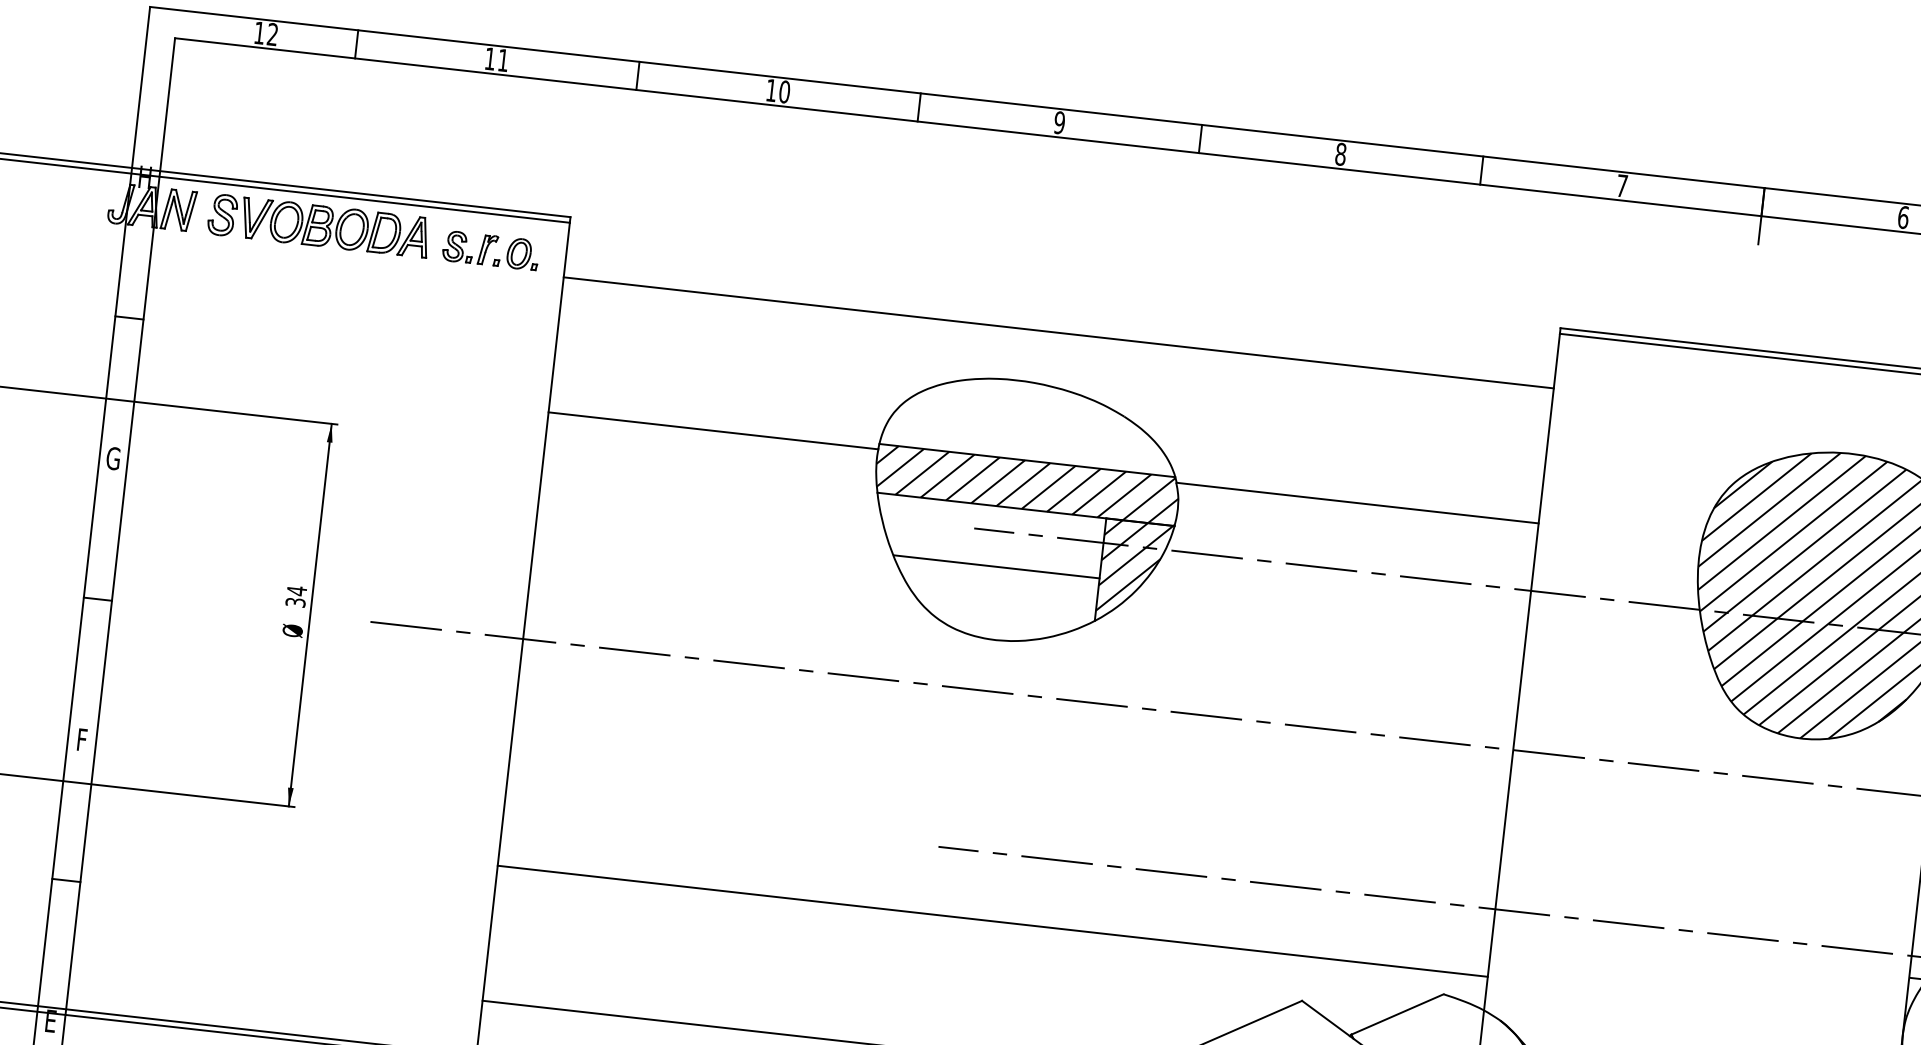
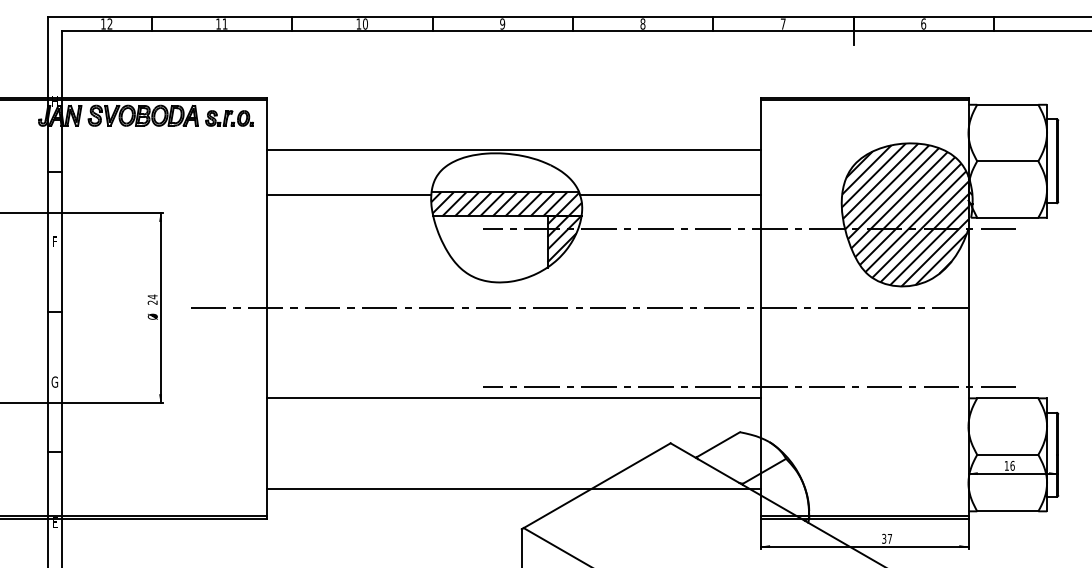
line: (1058, 332) -> (513, 149), moved
text: (112, 457) -> (54, 241), G -> F
line: (995, 567) -> (495, 246), removed
text: (295, 602) -> (152, 302), 34 -> 24
text: (81, 738) -> (54, 381), F -> G
line: (992, 921) -> (513, 398), moved

